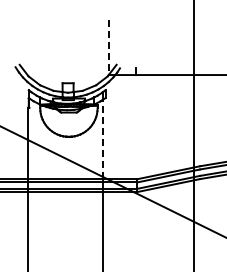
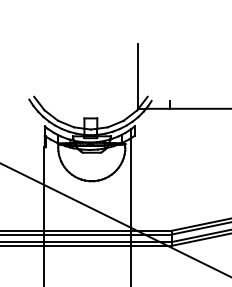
line: (108, 47) -> (138, 76), dashed -> solid
line: (102, 139) -> (131, 184), dashed -> solid

